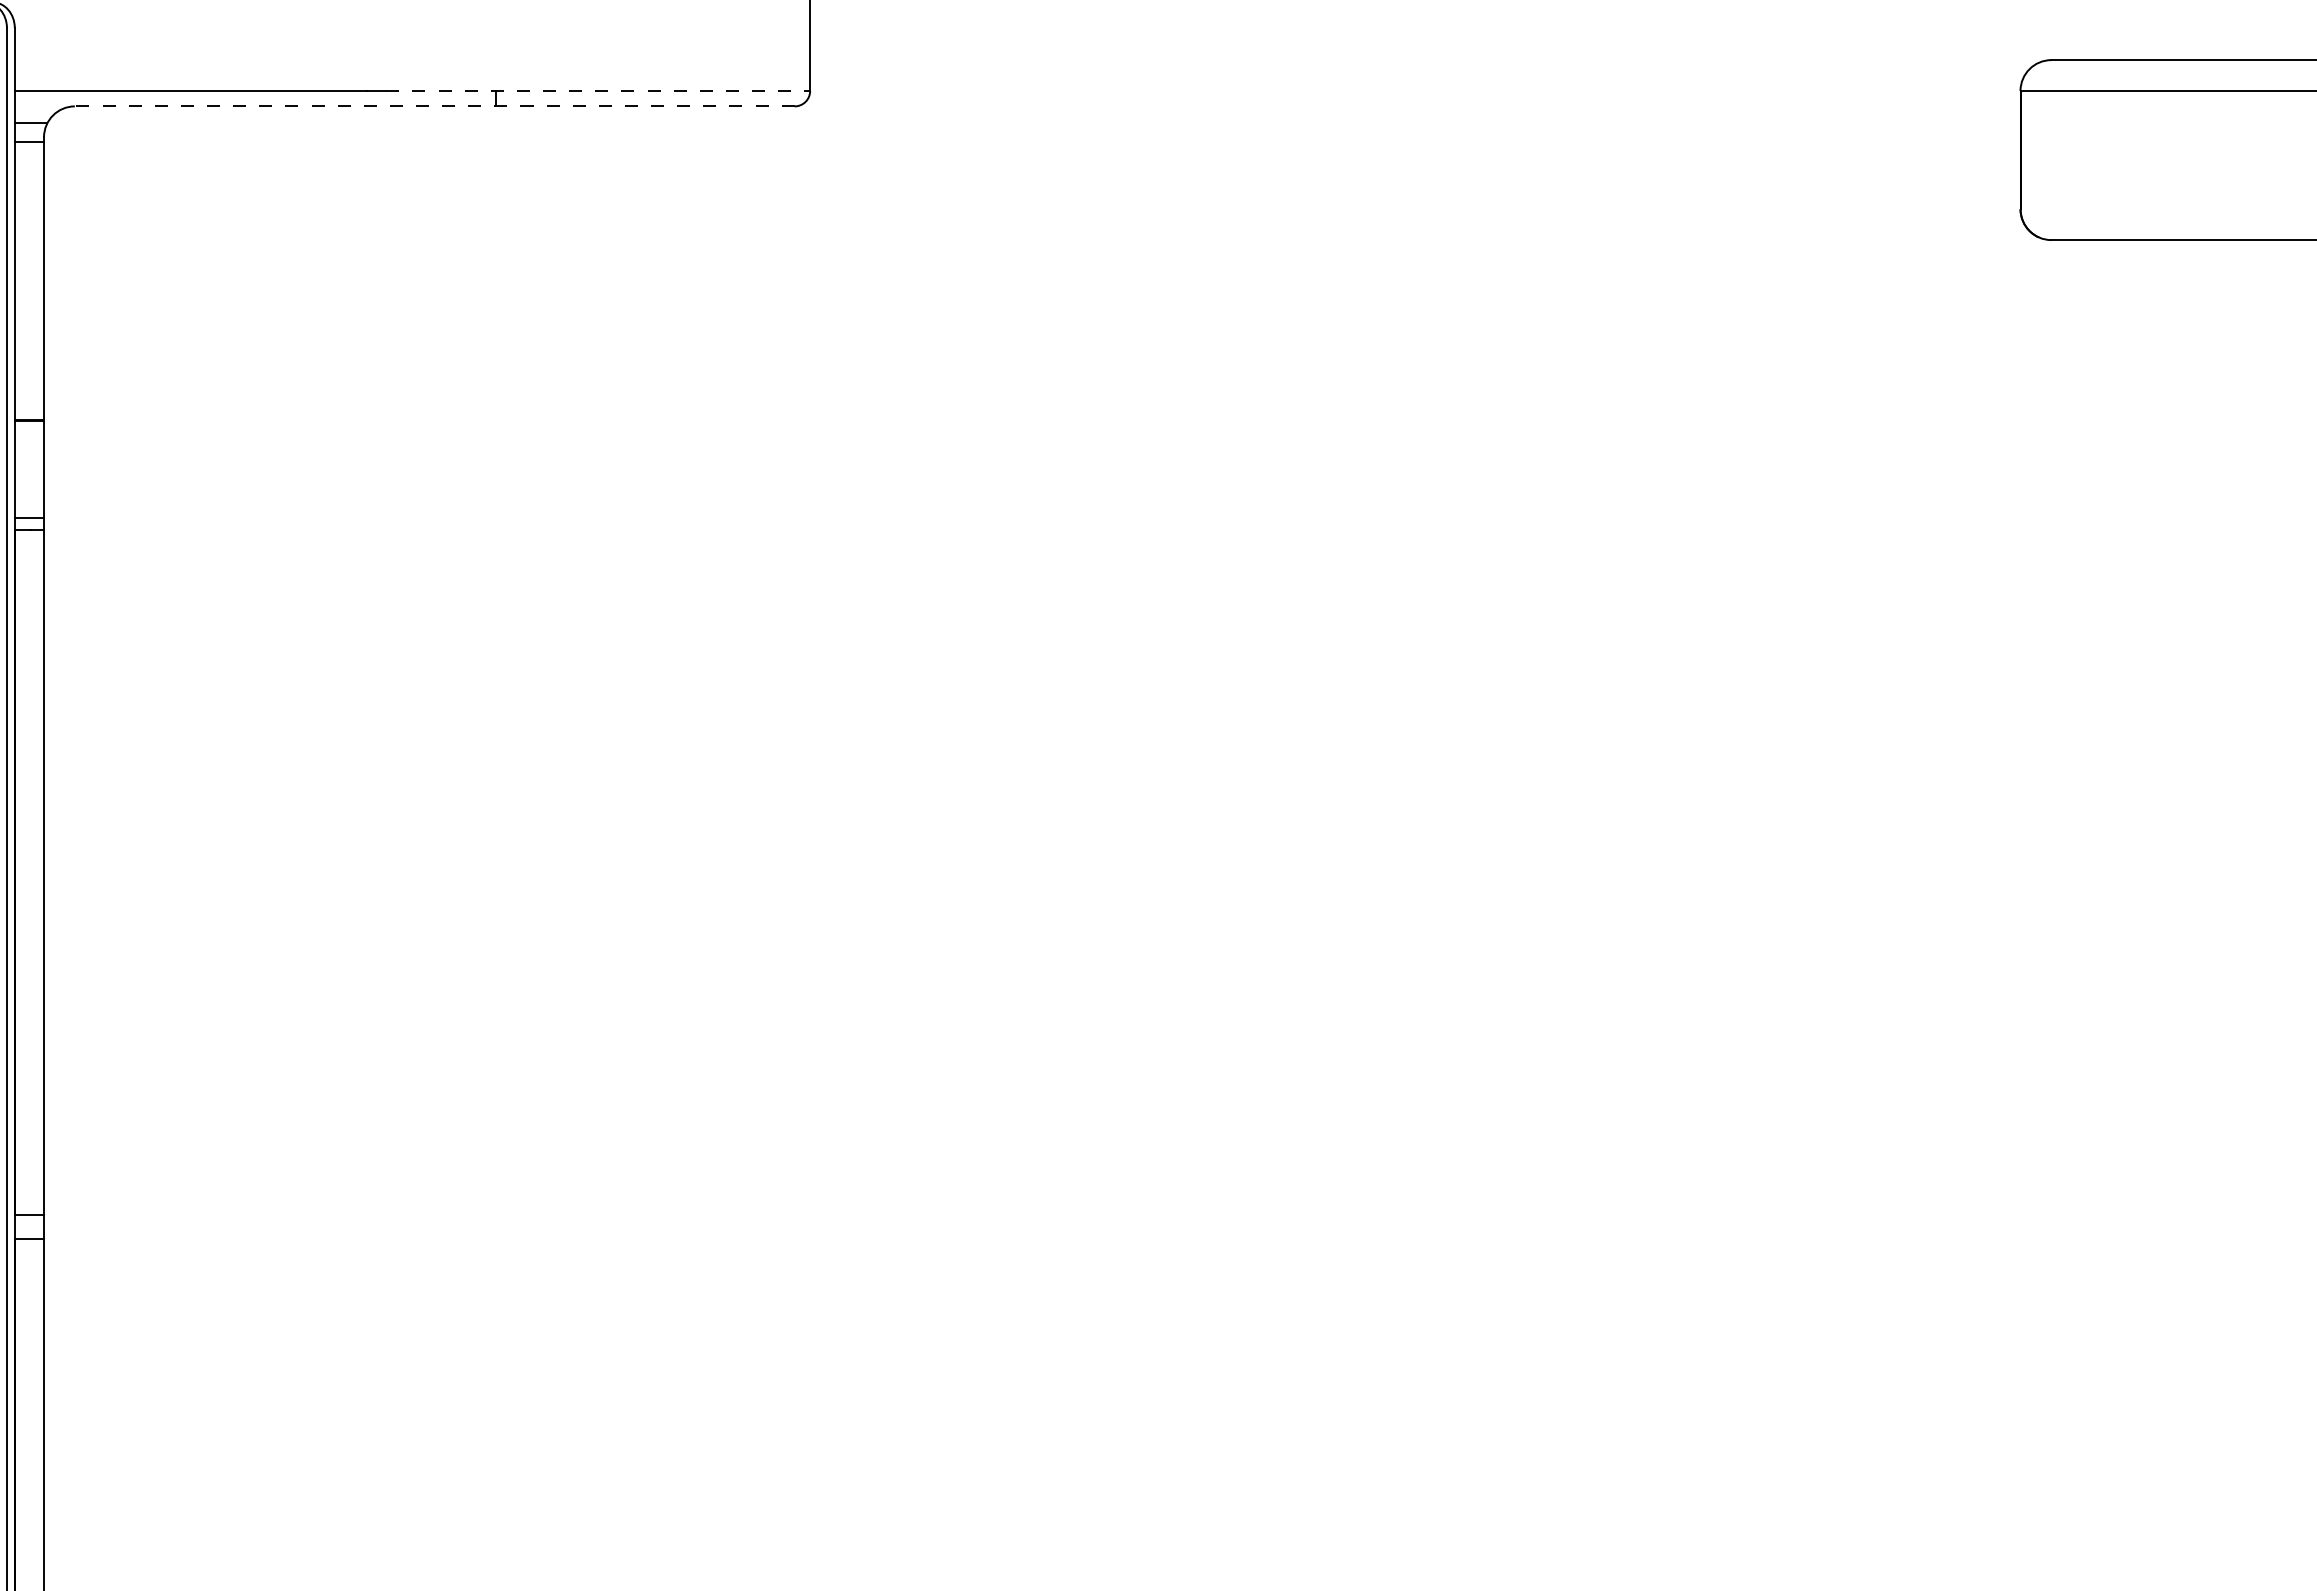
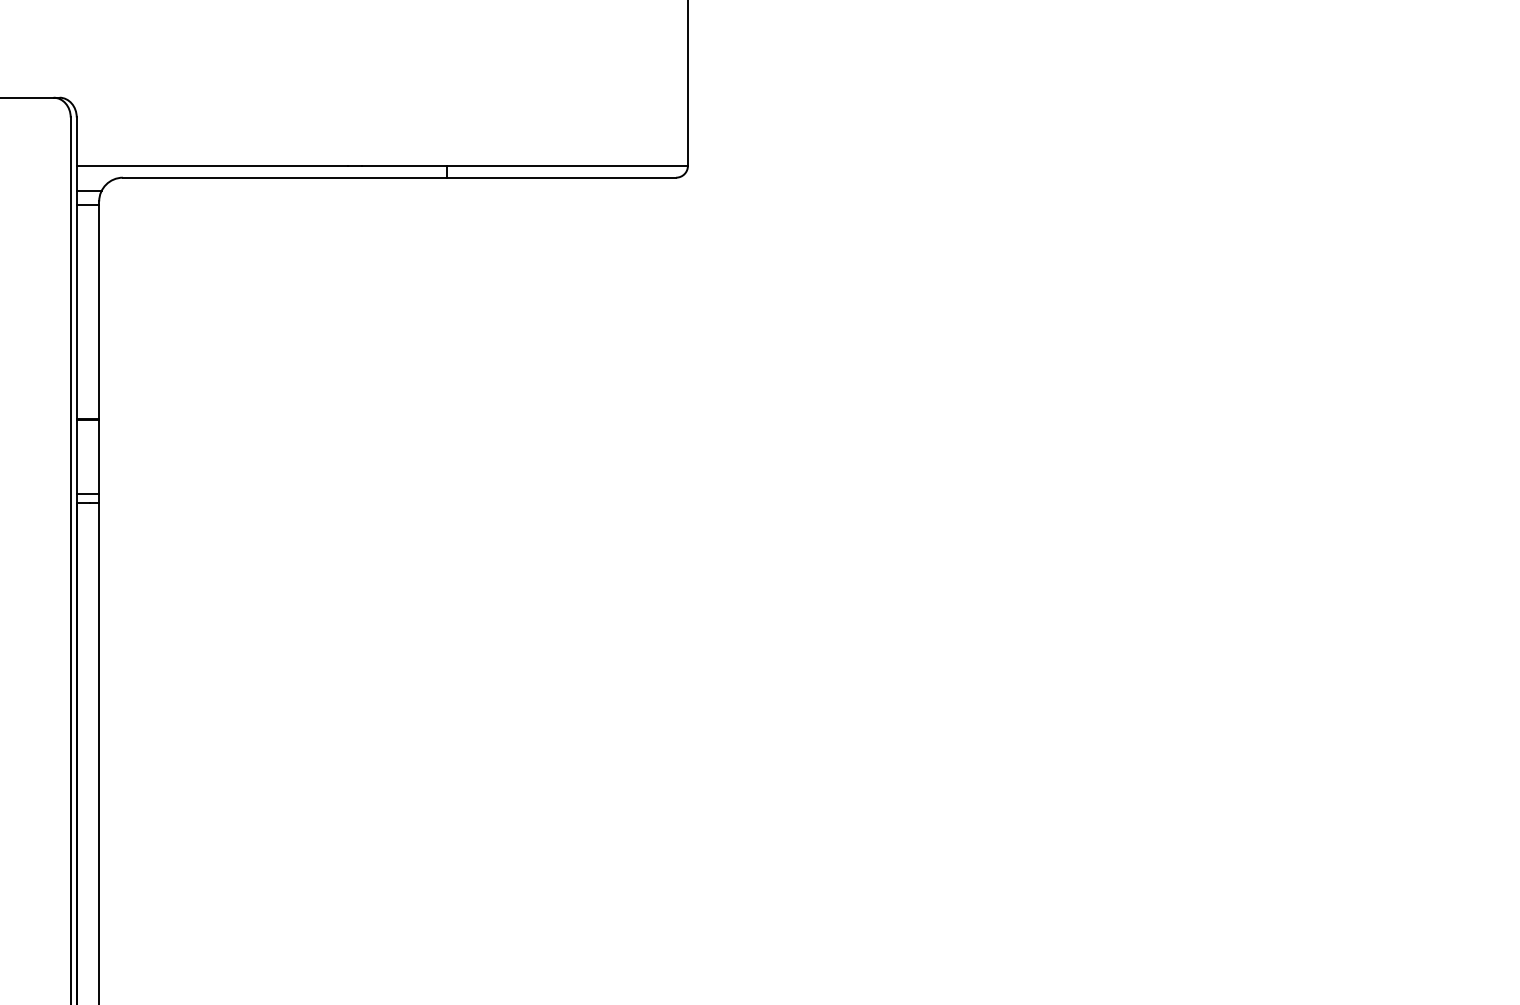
line: (598, 90) -> (525, 165), dashed -> solid
line: (434, 106) -> (399, 177), dashed -> solid

